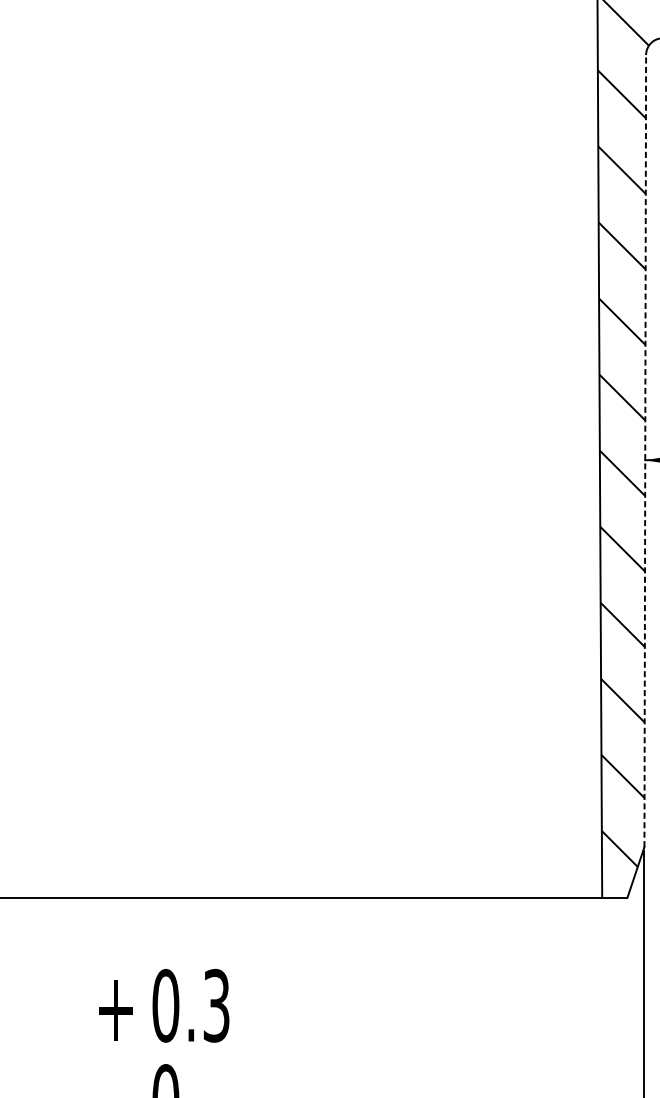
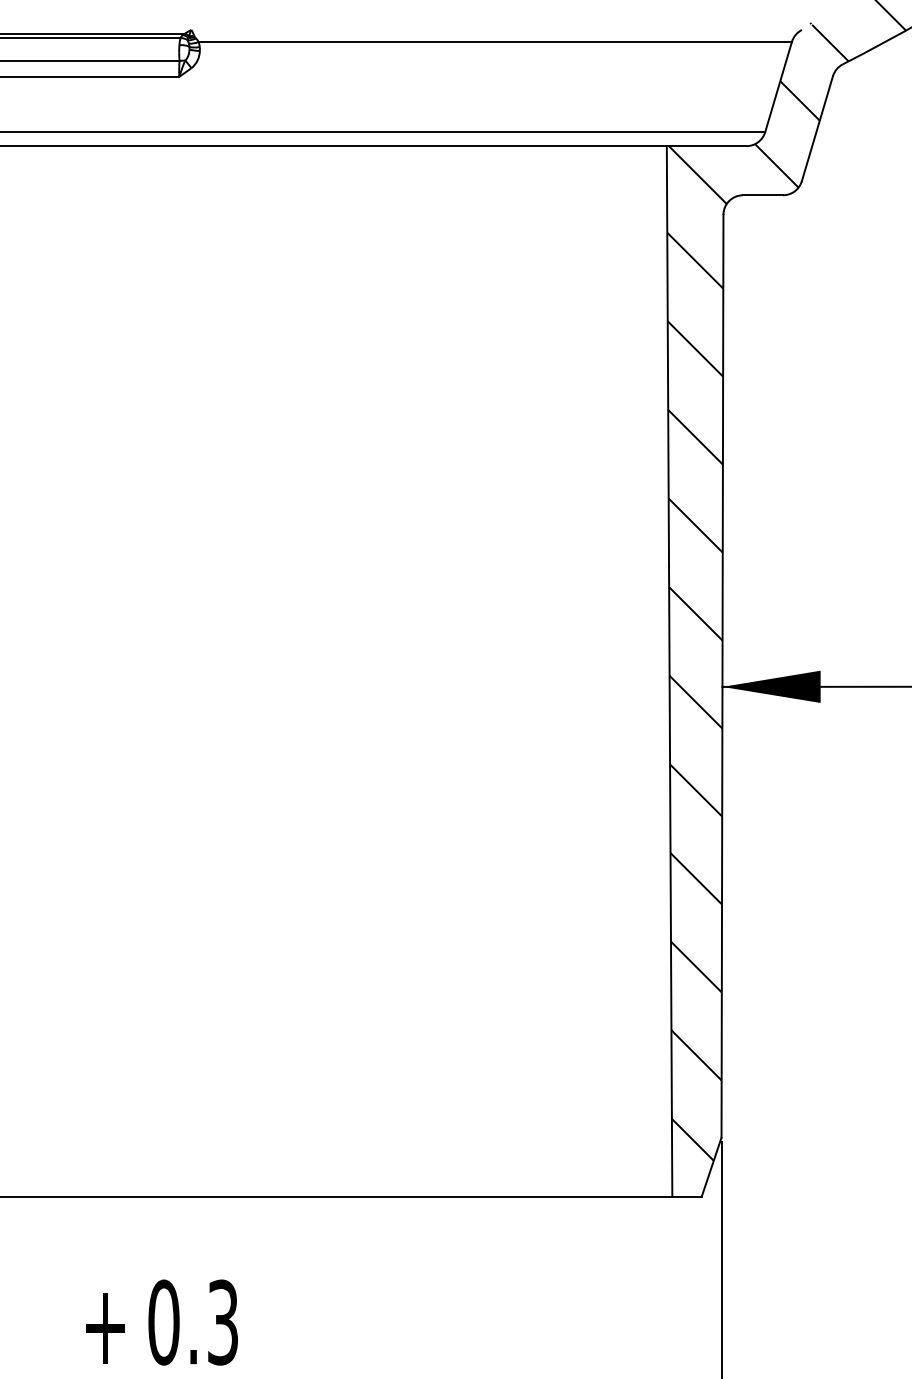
line: (645, 450) -> (722, 675), dashed -> solid

